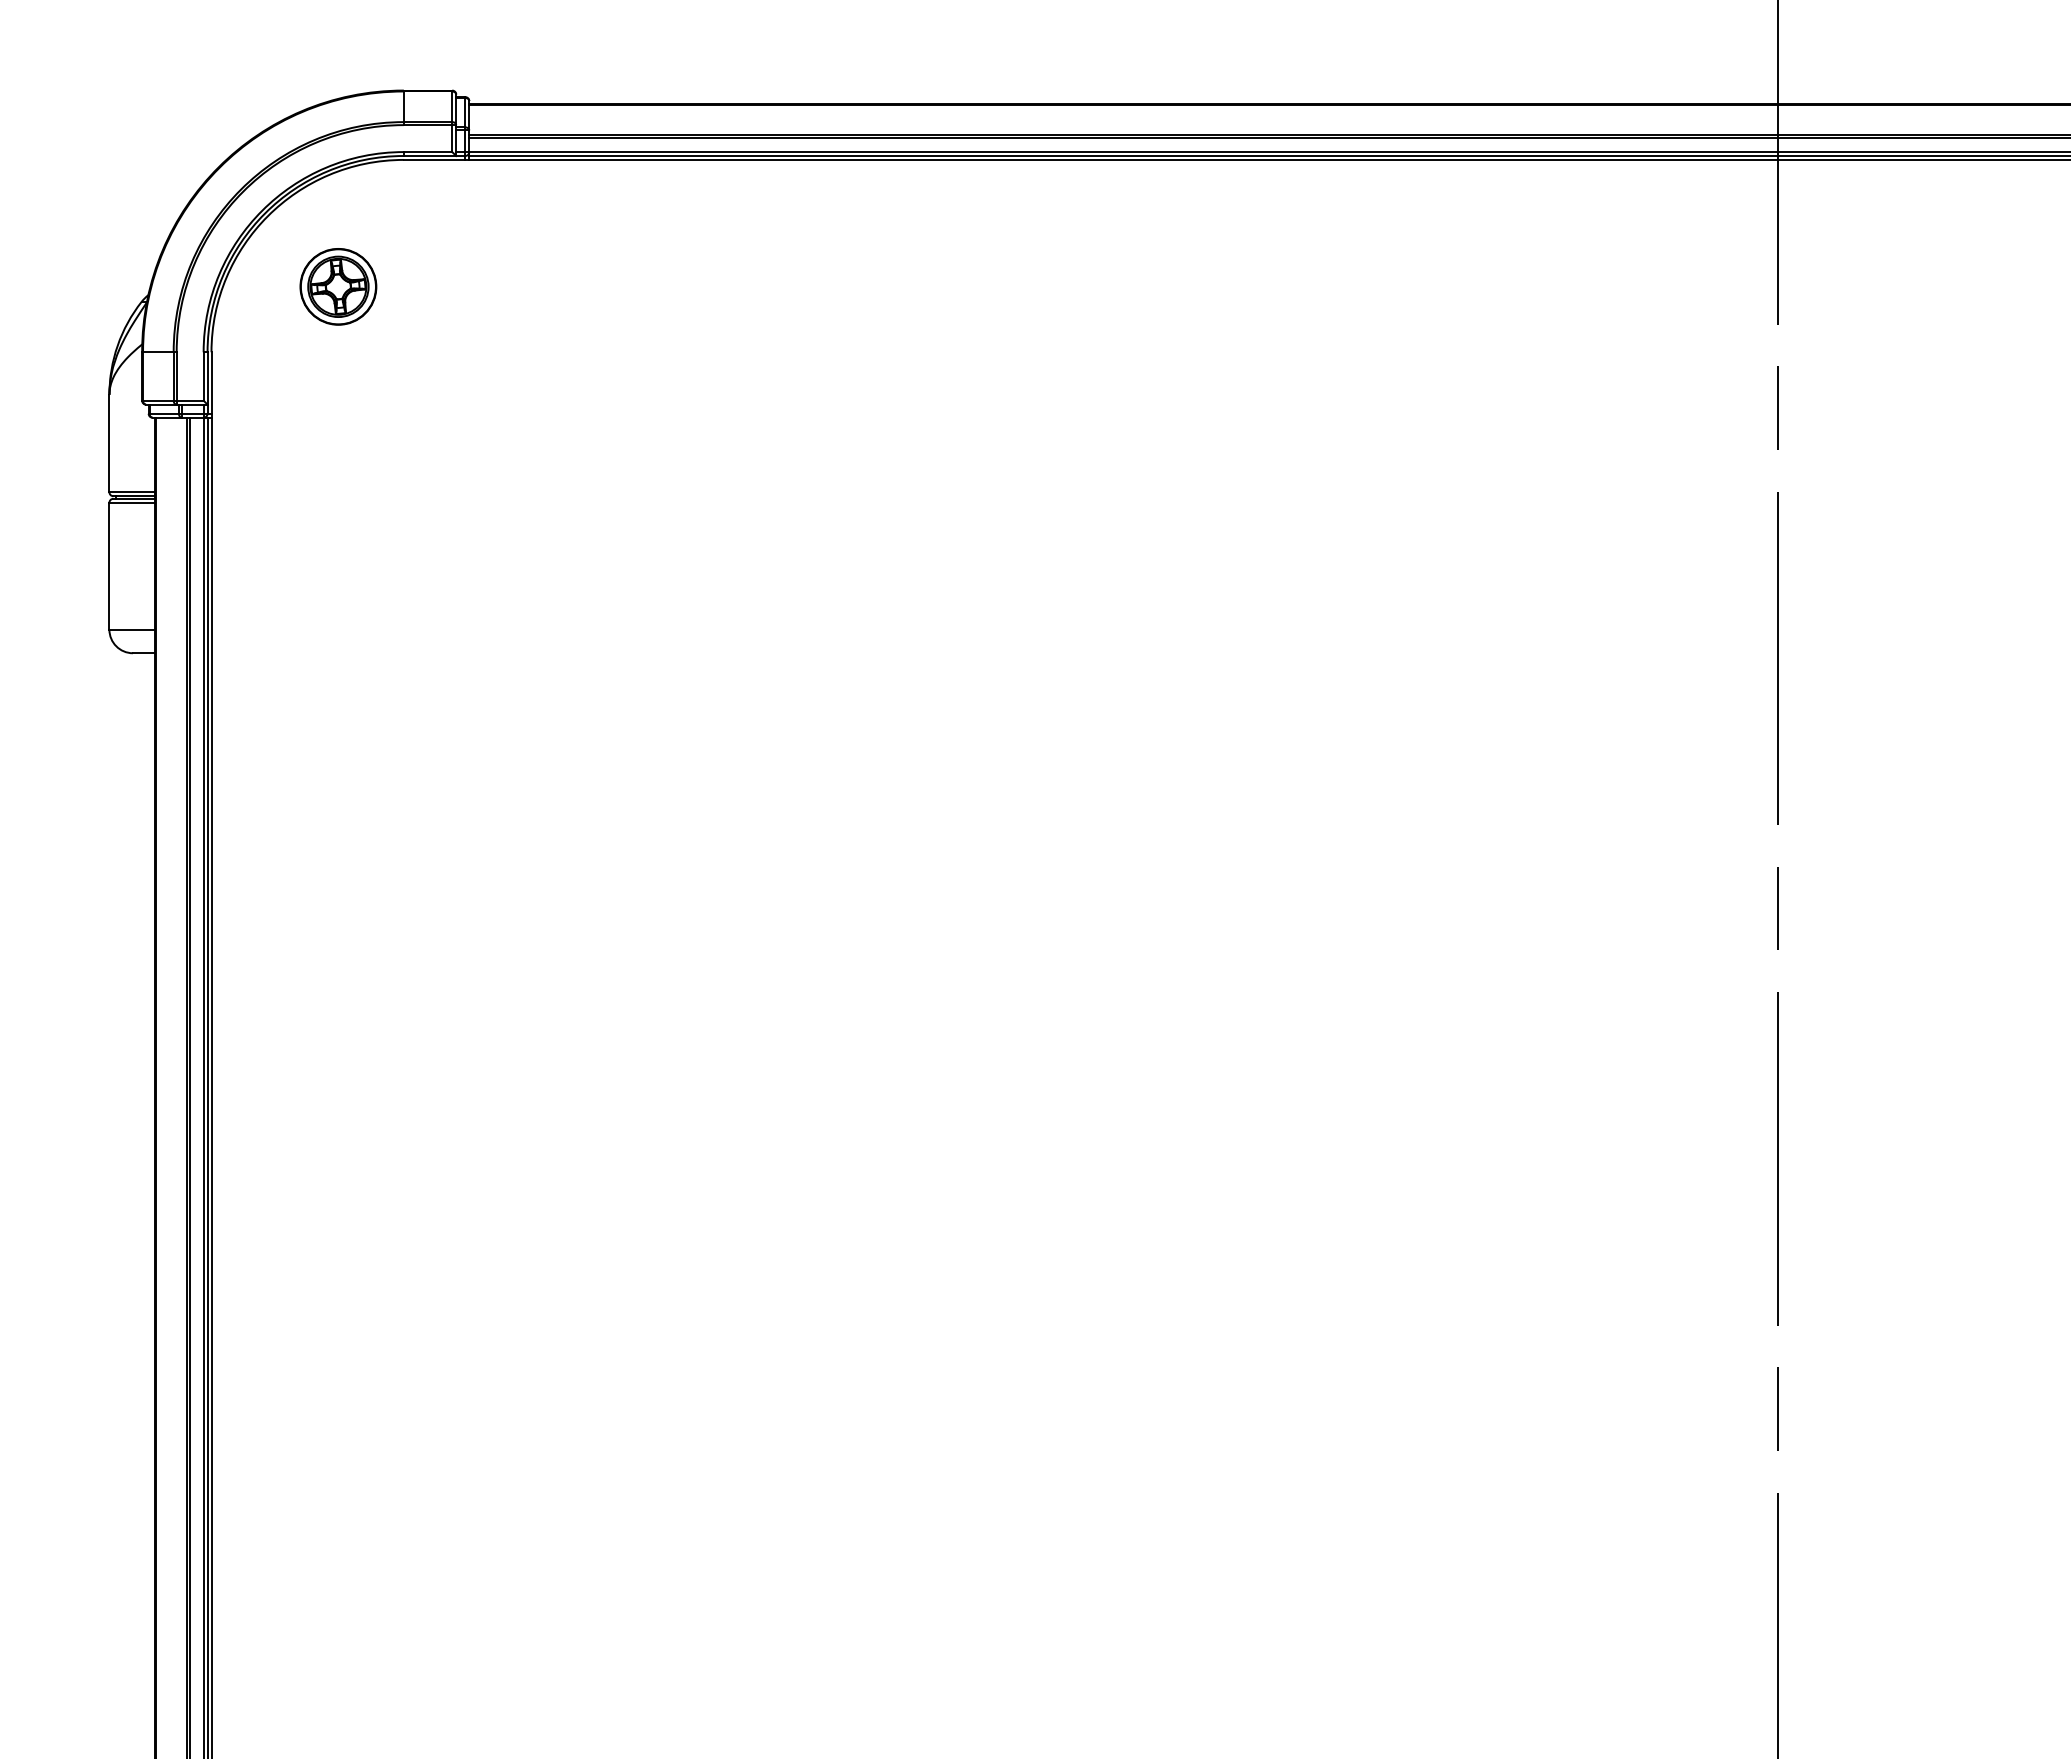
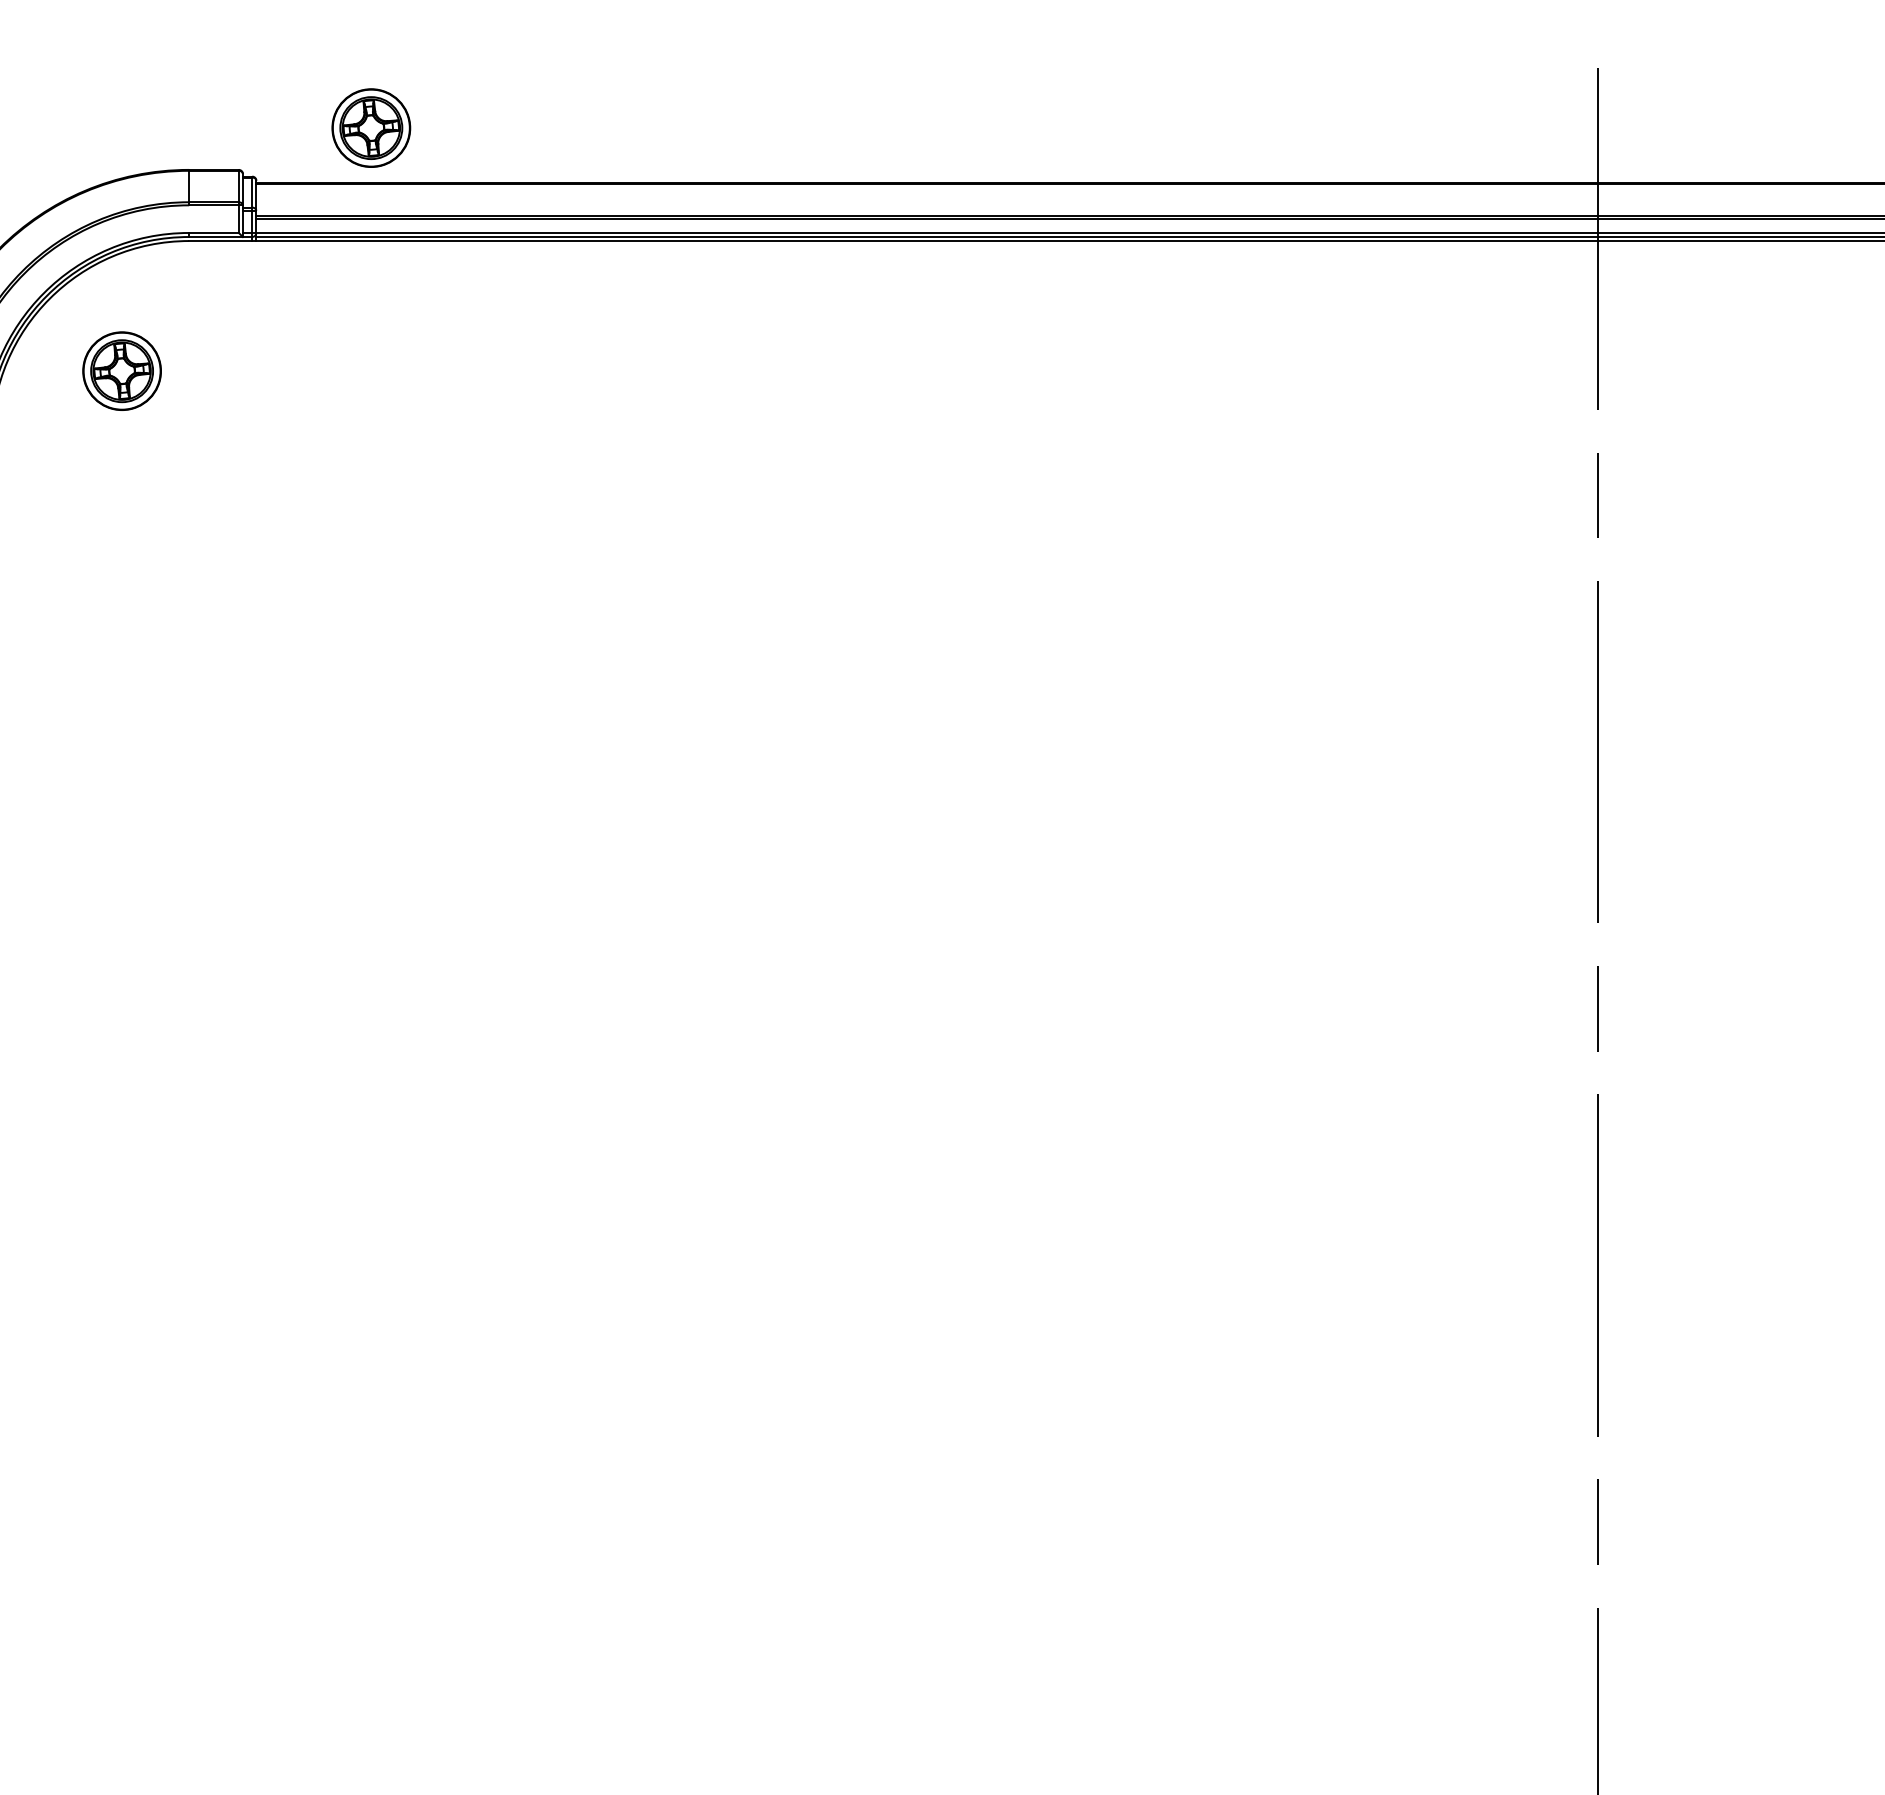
part: (581, 49) -> (371, 127), added

